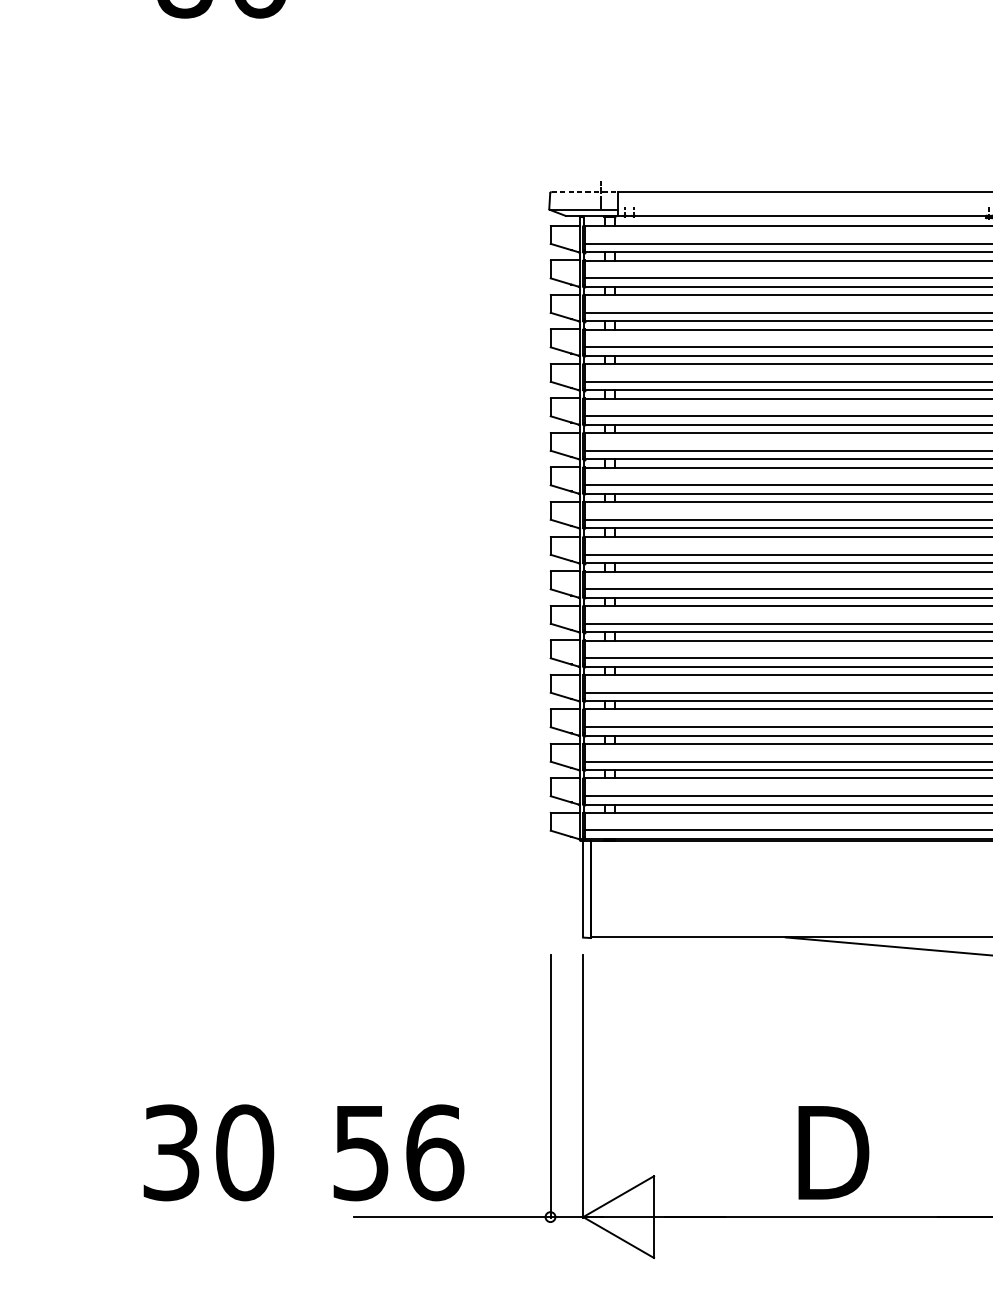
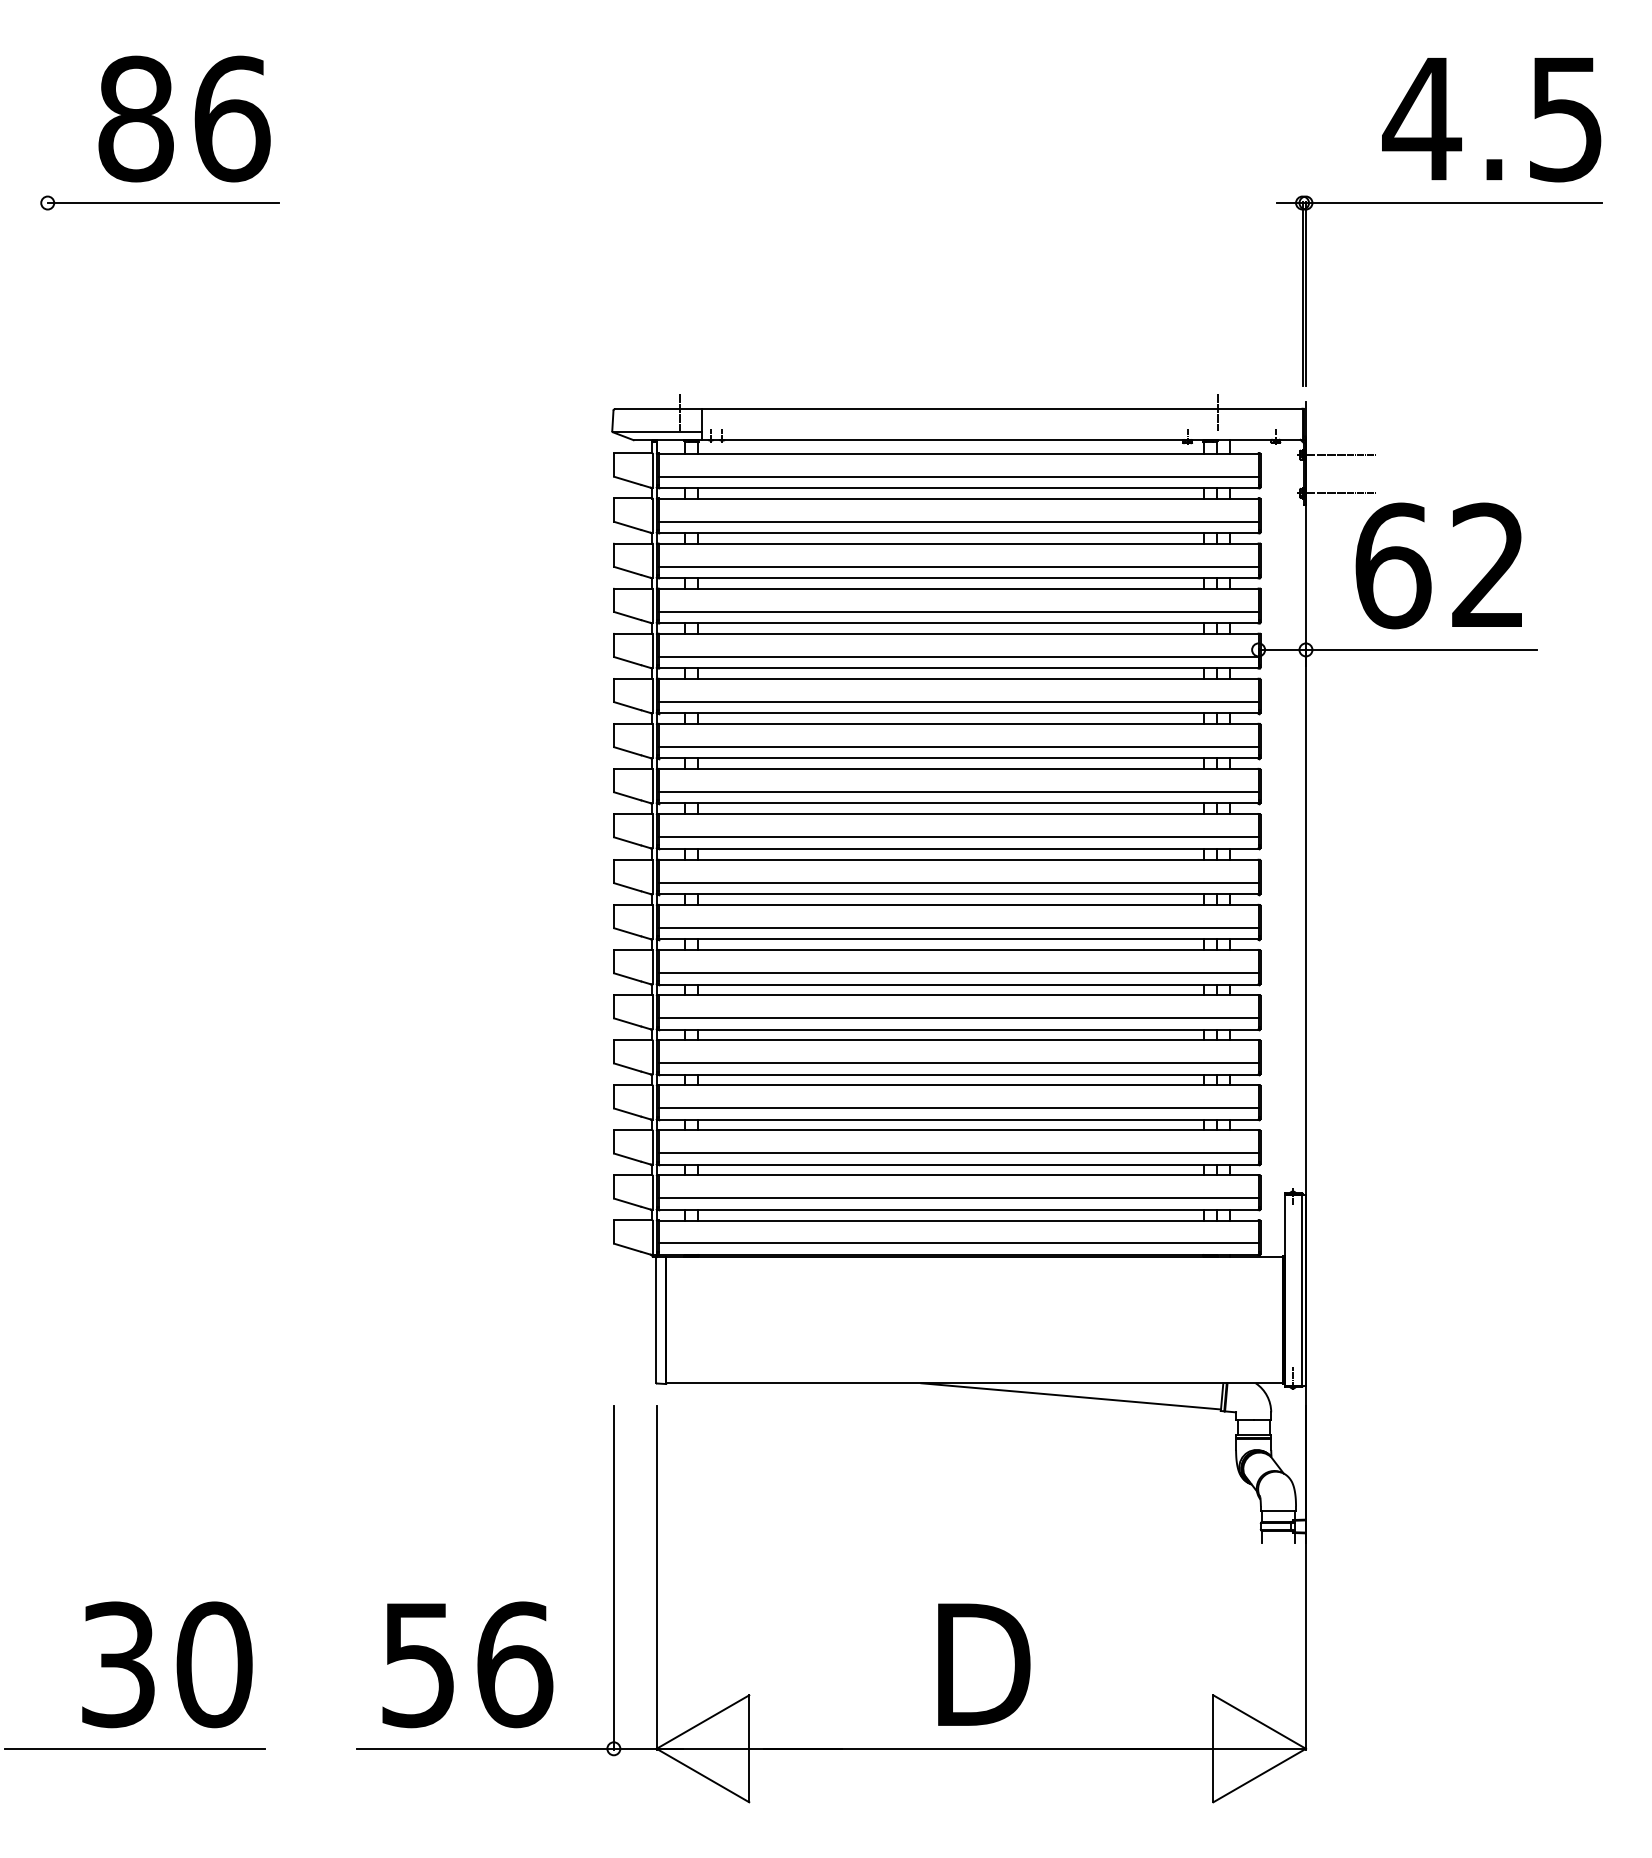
part: (202, 34) -> (159, 202), added
line: (585, 191) -> (659, 408), dashed -> solid
text: (398, 1152) -> (467, 1664), moved
line: (183, 1216) -> (134, 1748), added

